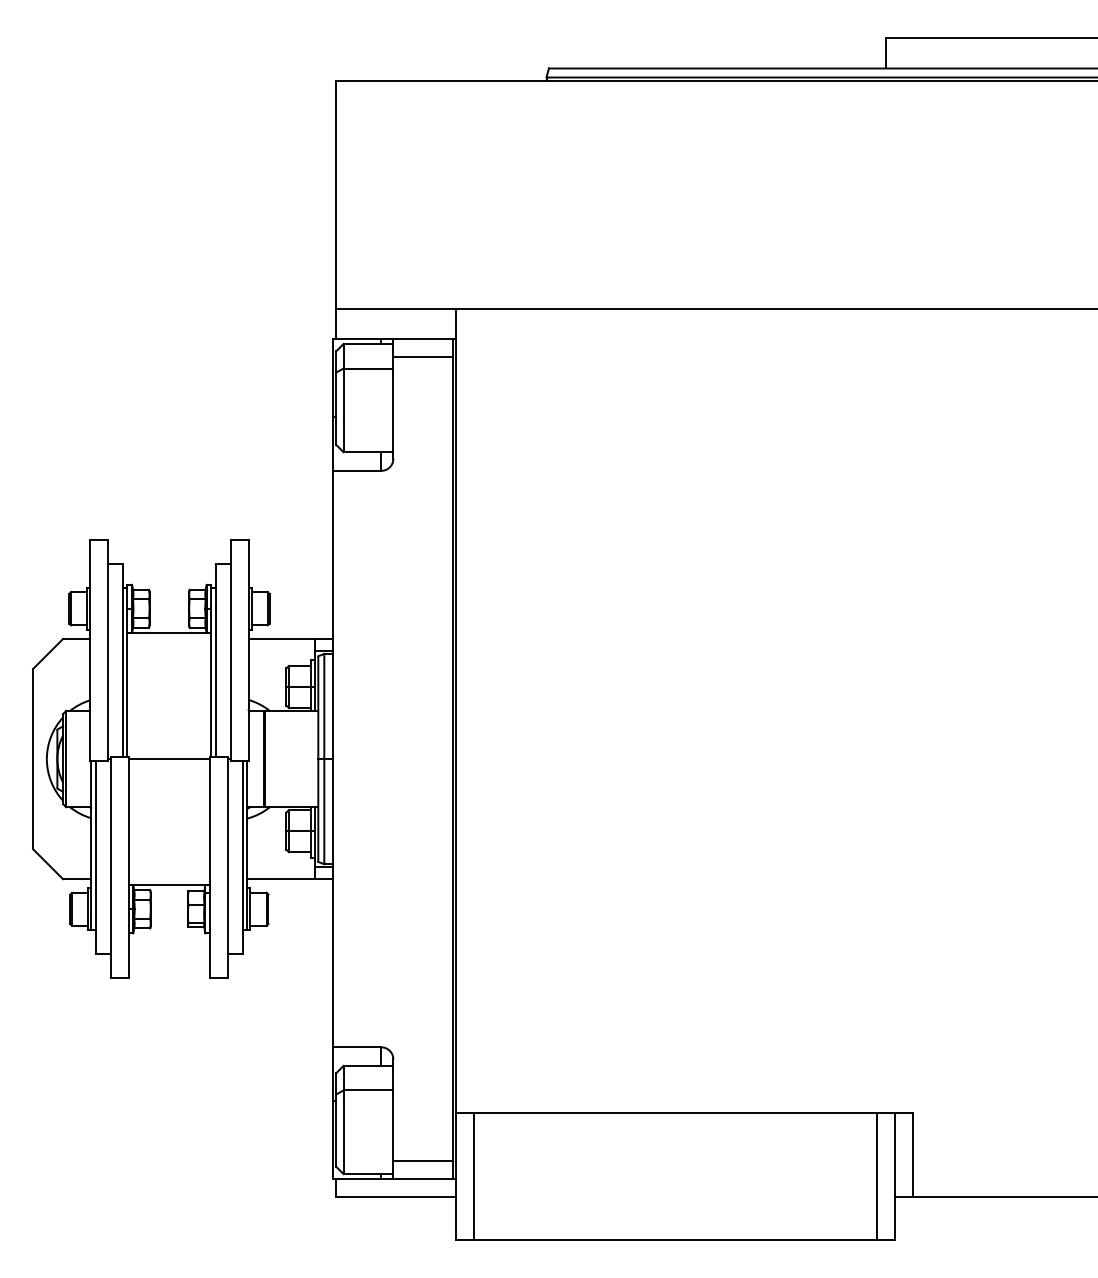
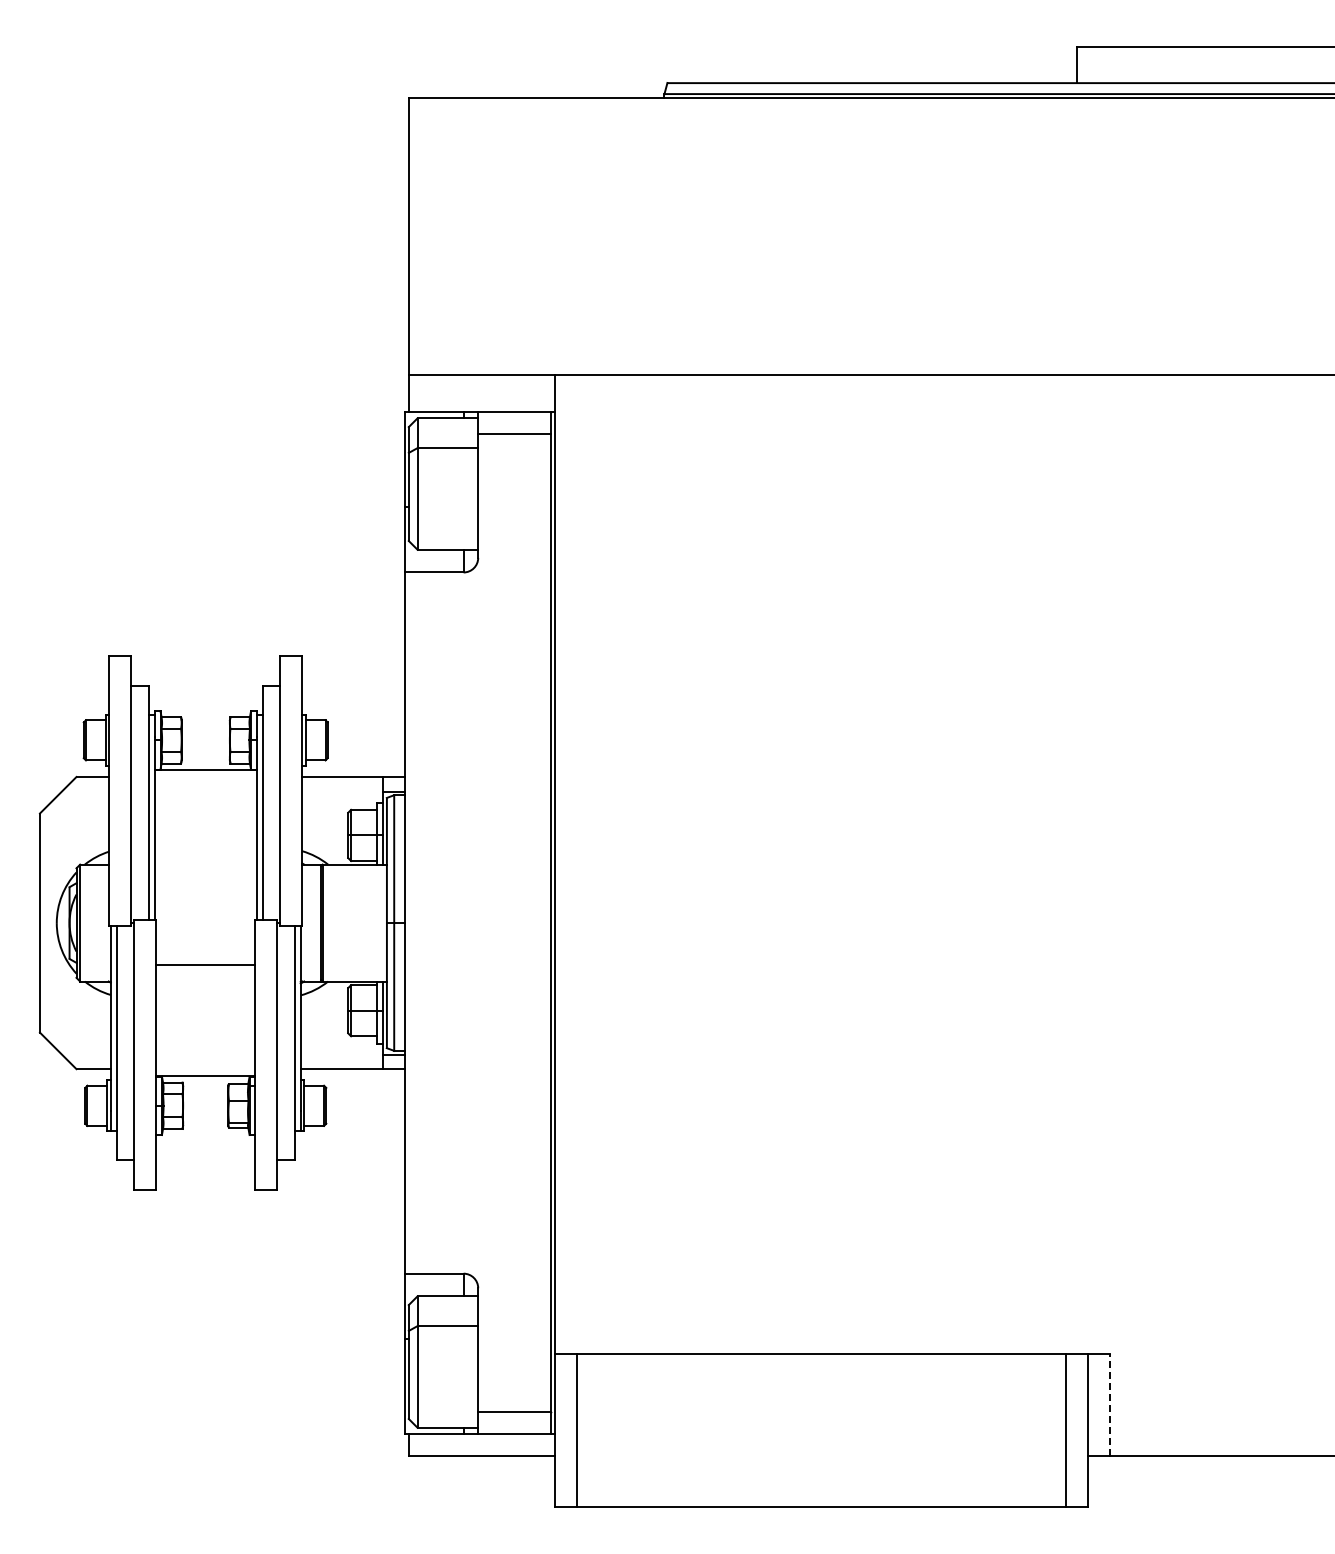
line: (169, 759) -> (205, 965), moved
line: (913, 1154) -> (1110, 1404), solid -> dashed

